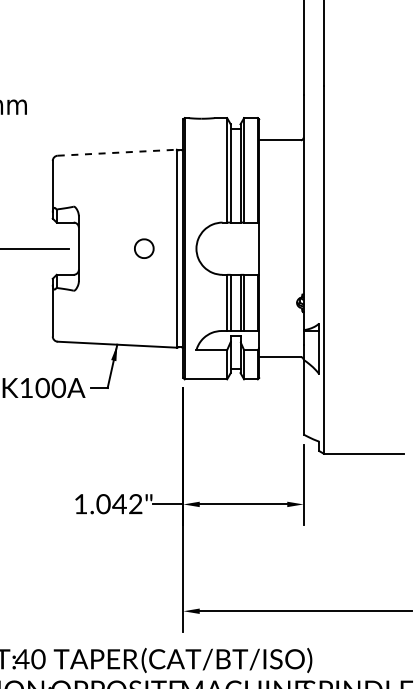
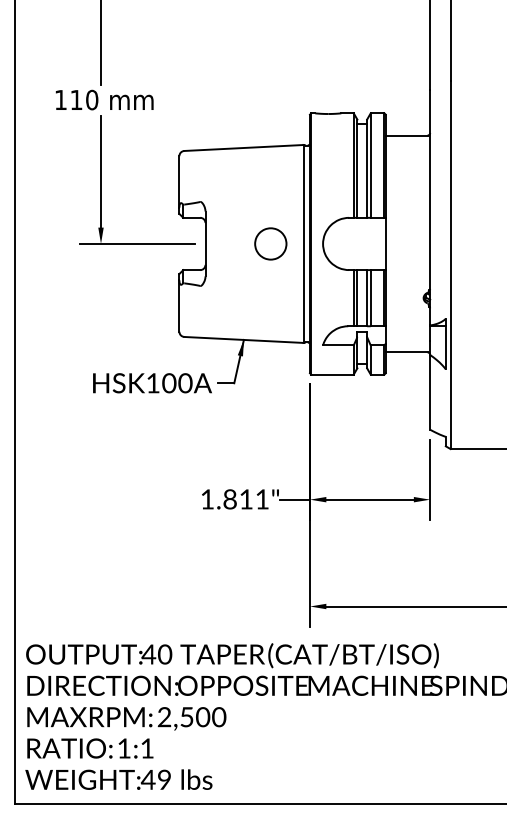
line: (116, 153) -> (243, 148), dashed -> solid
part: (143, 248) -> (270, 243), size x1.67
text: (118, 504) -> (245, 499), 1.042" -> 1.811"

